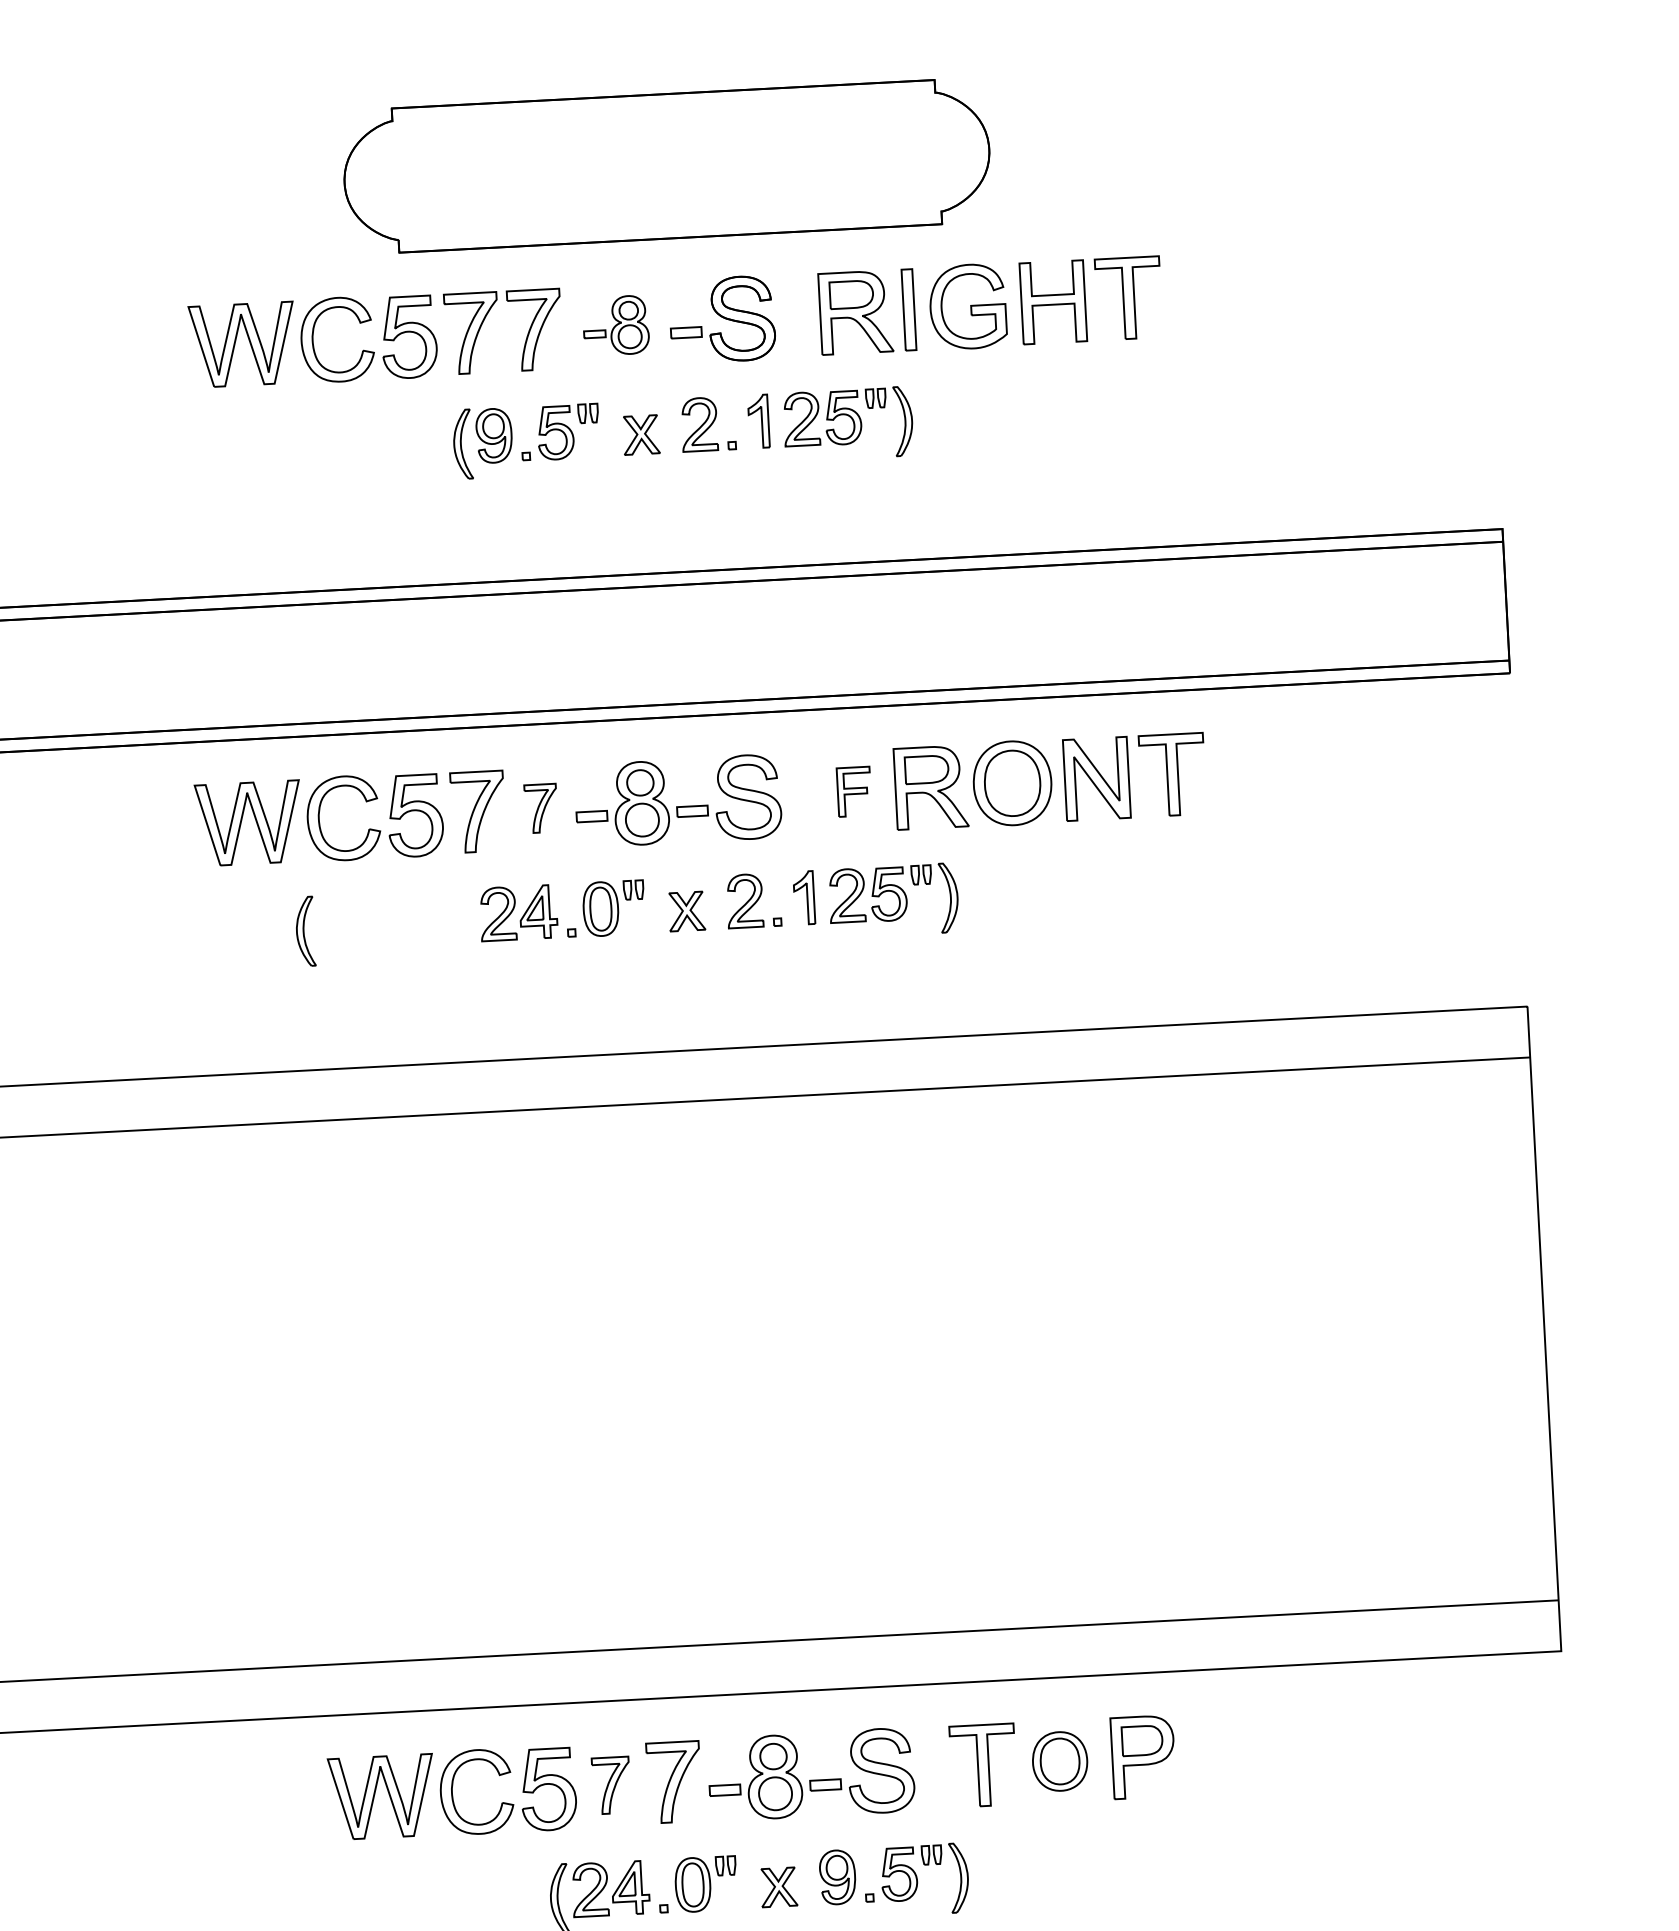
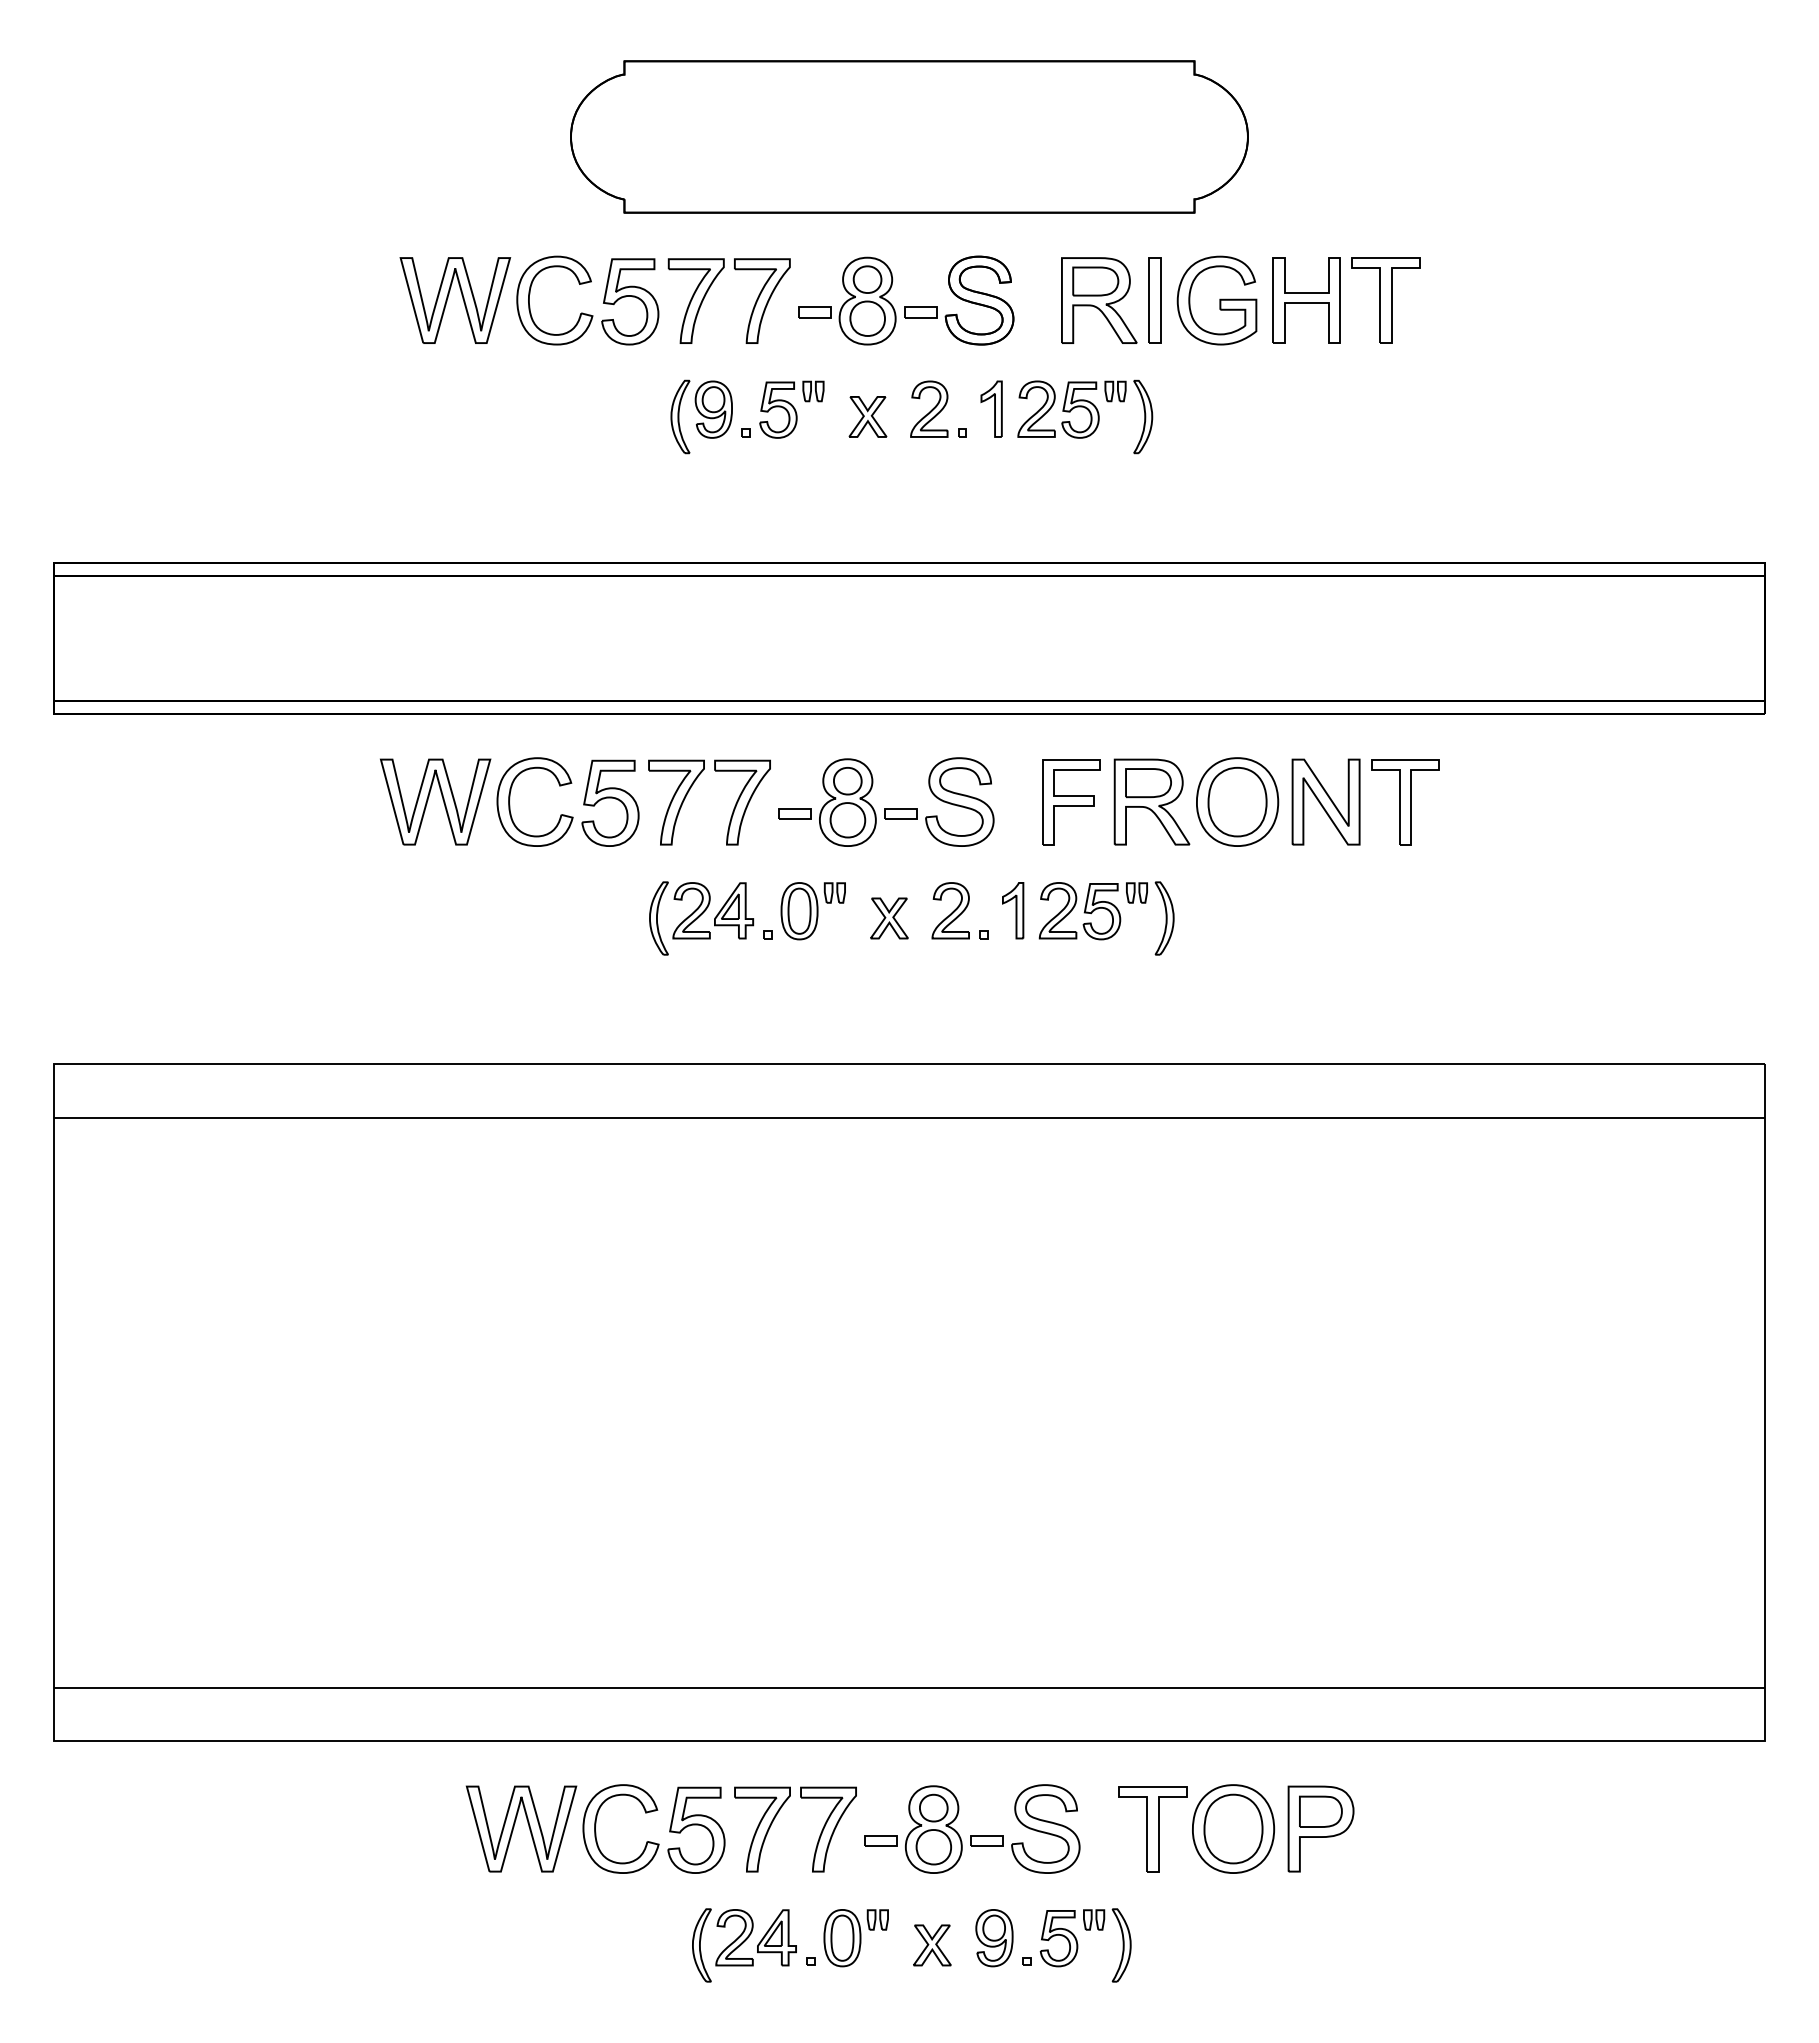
part: (616, 325) -> (847, 300), size x1.43
part: (854, 792) -> (1071, 802), size x1.67
part: (541, 808) -> (742, 802), size x1.67
part: (305, 931) -> (658, 918), moved
part: (1059, 1760) -> (1233, 1828), size x1.43
part: (611, 1785) -> (762, 1829), size x1.43

